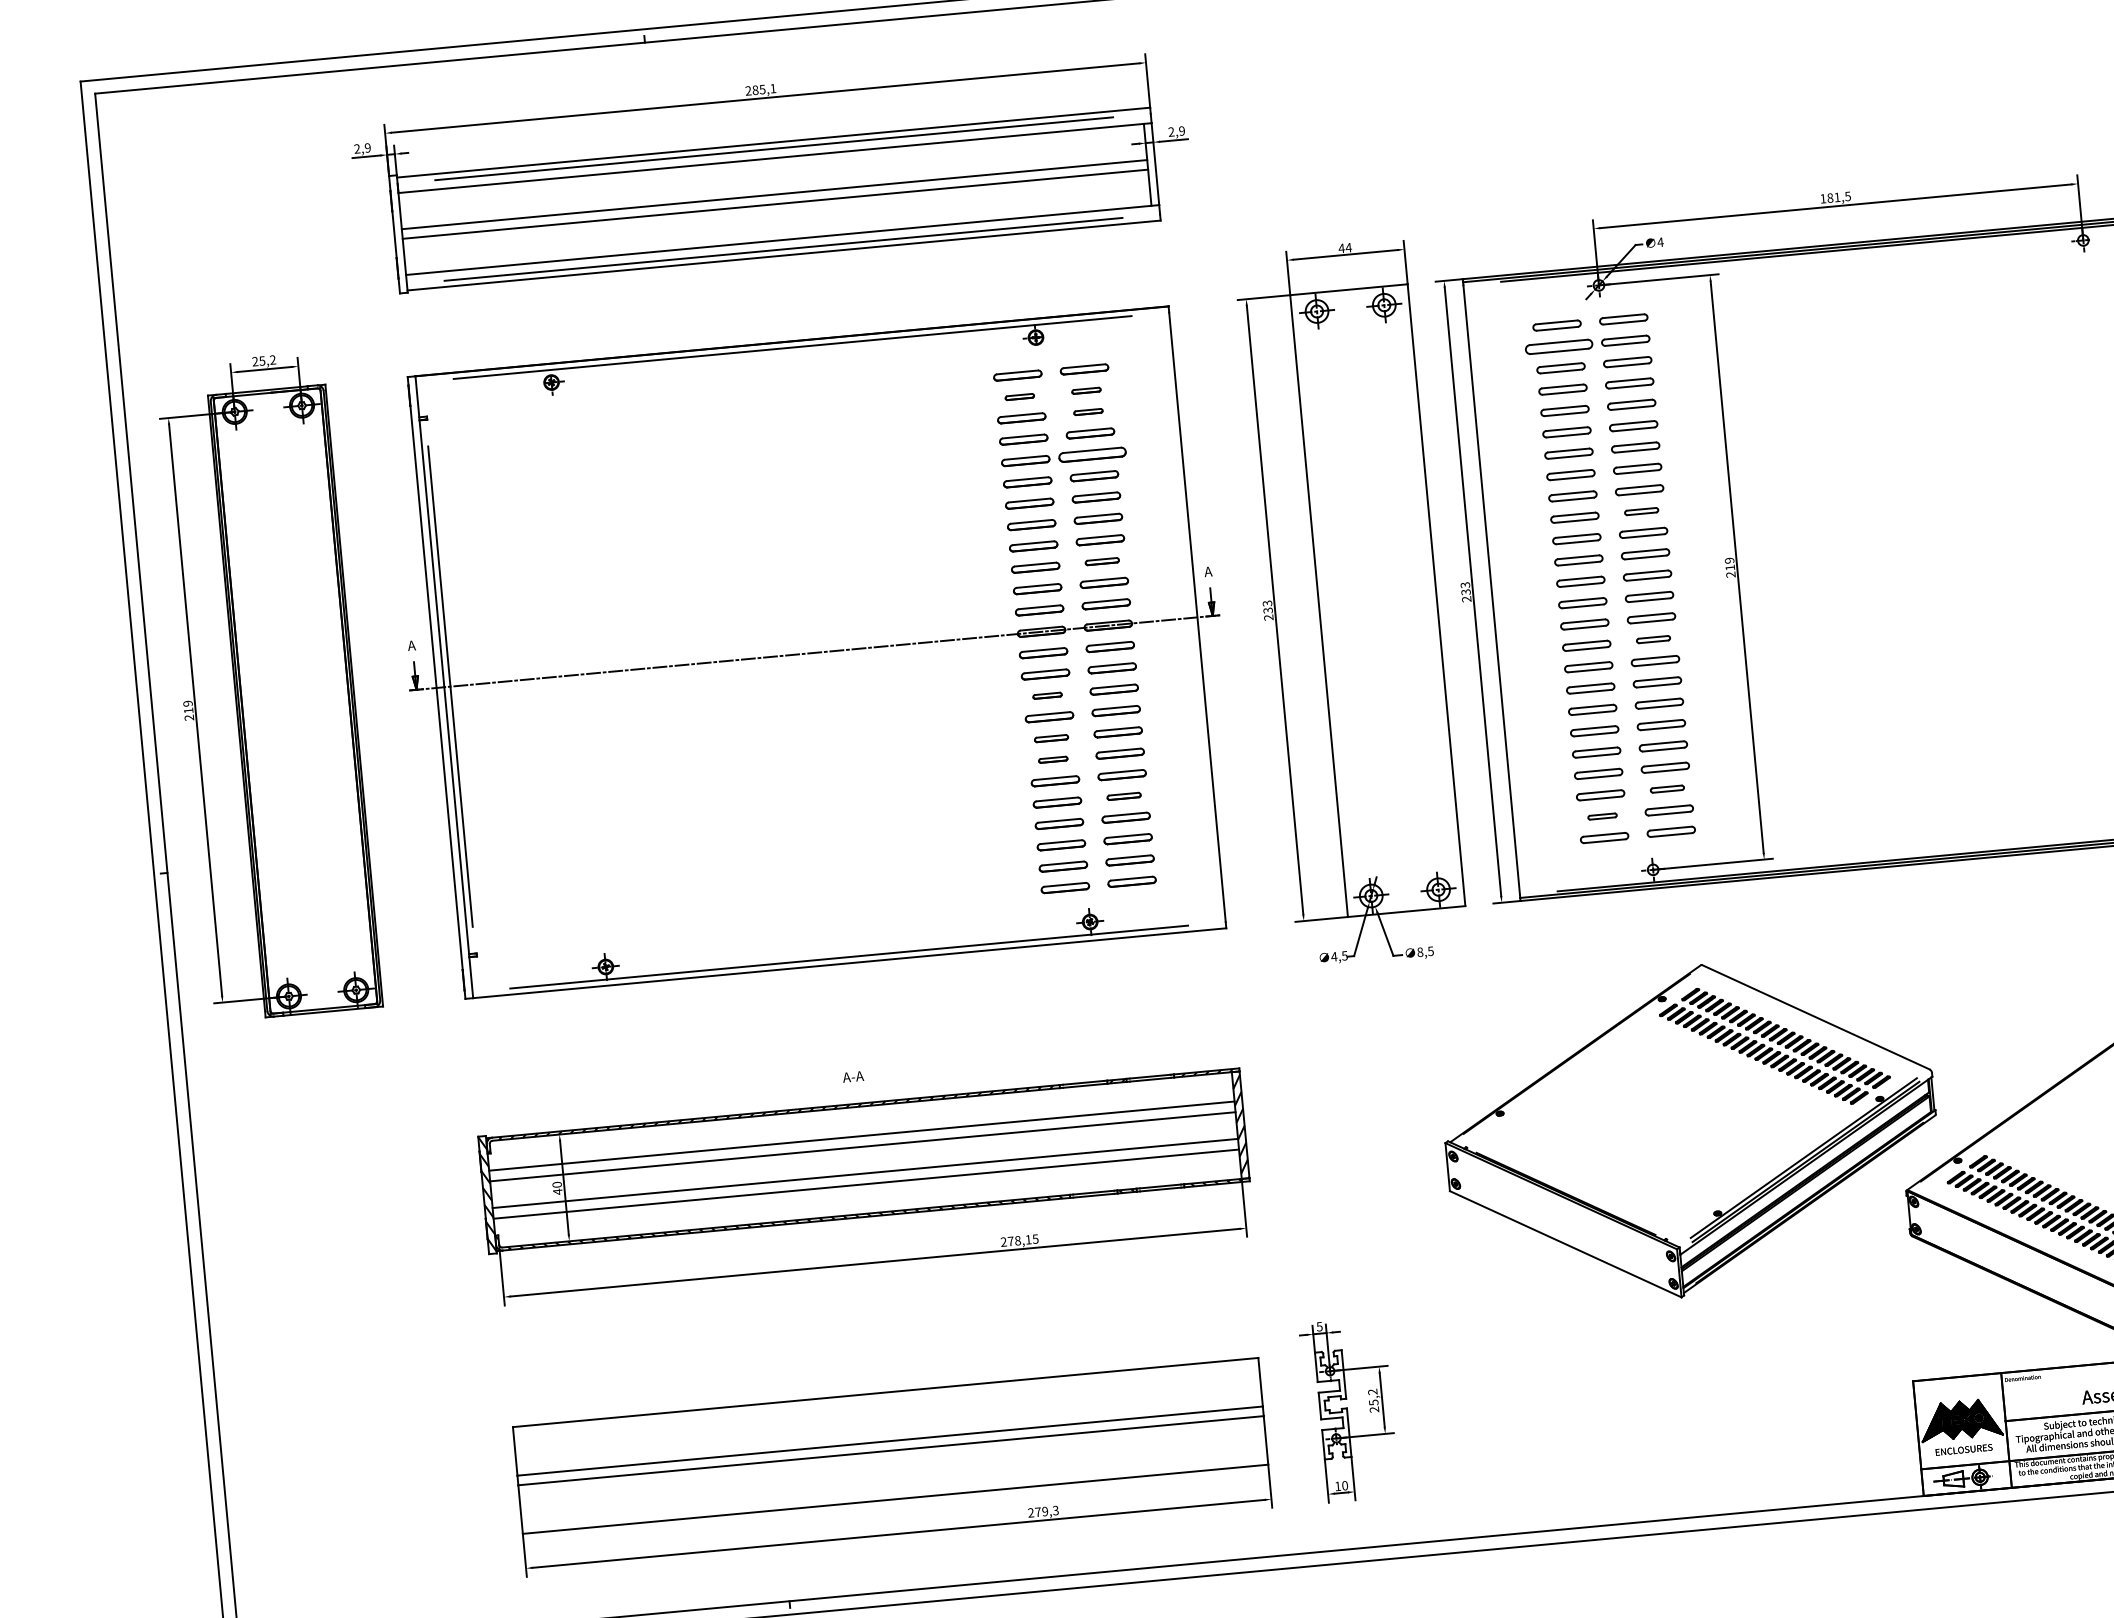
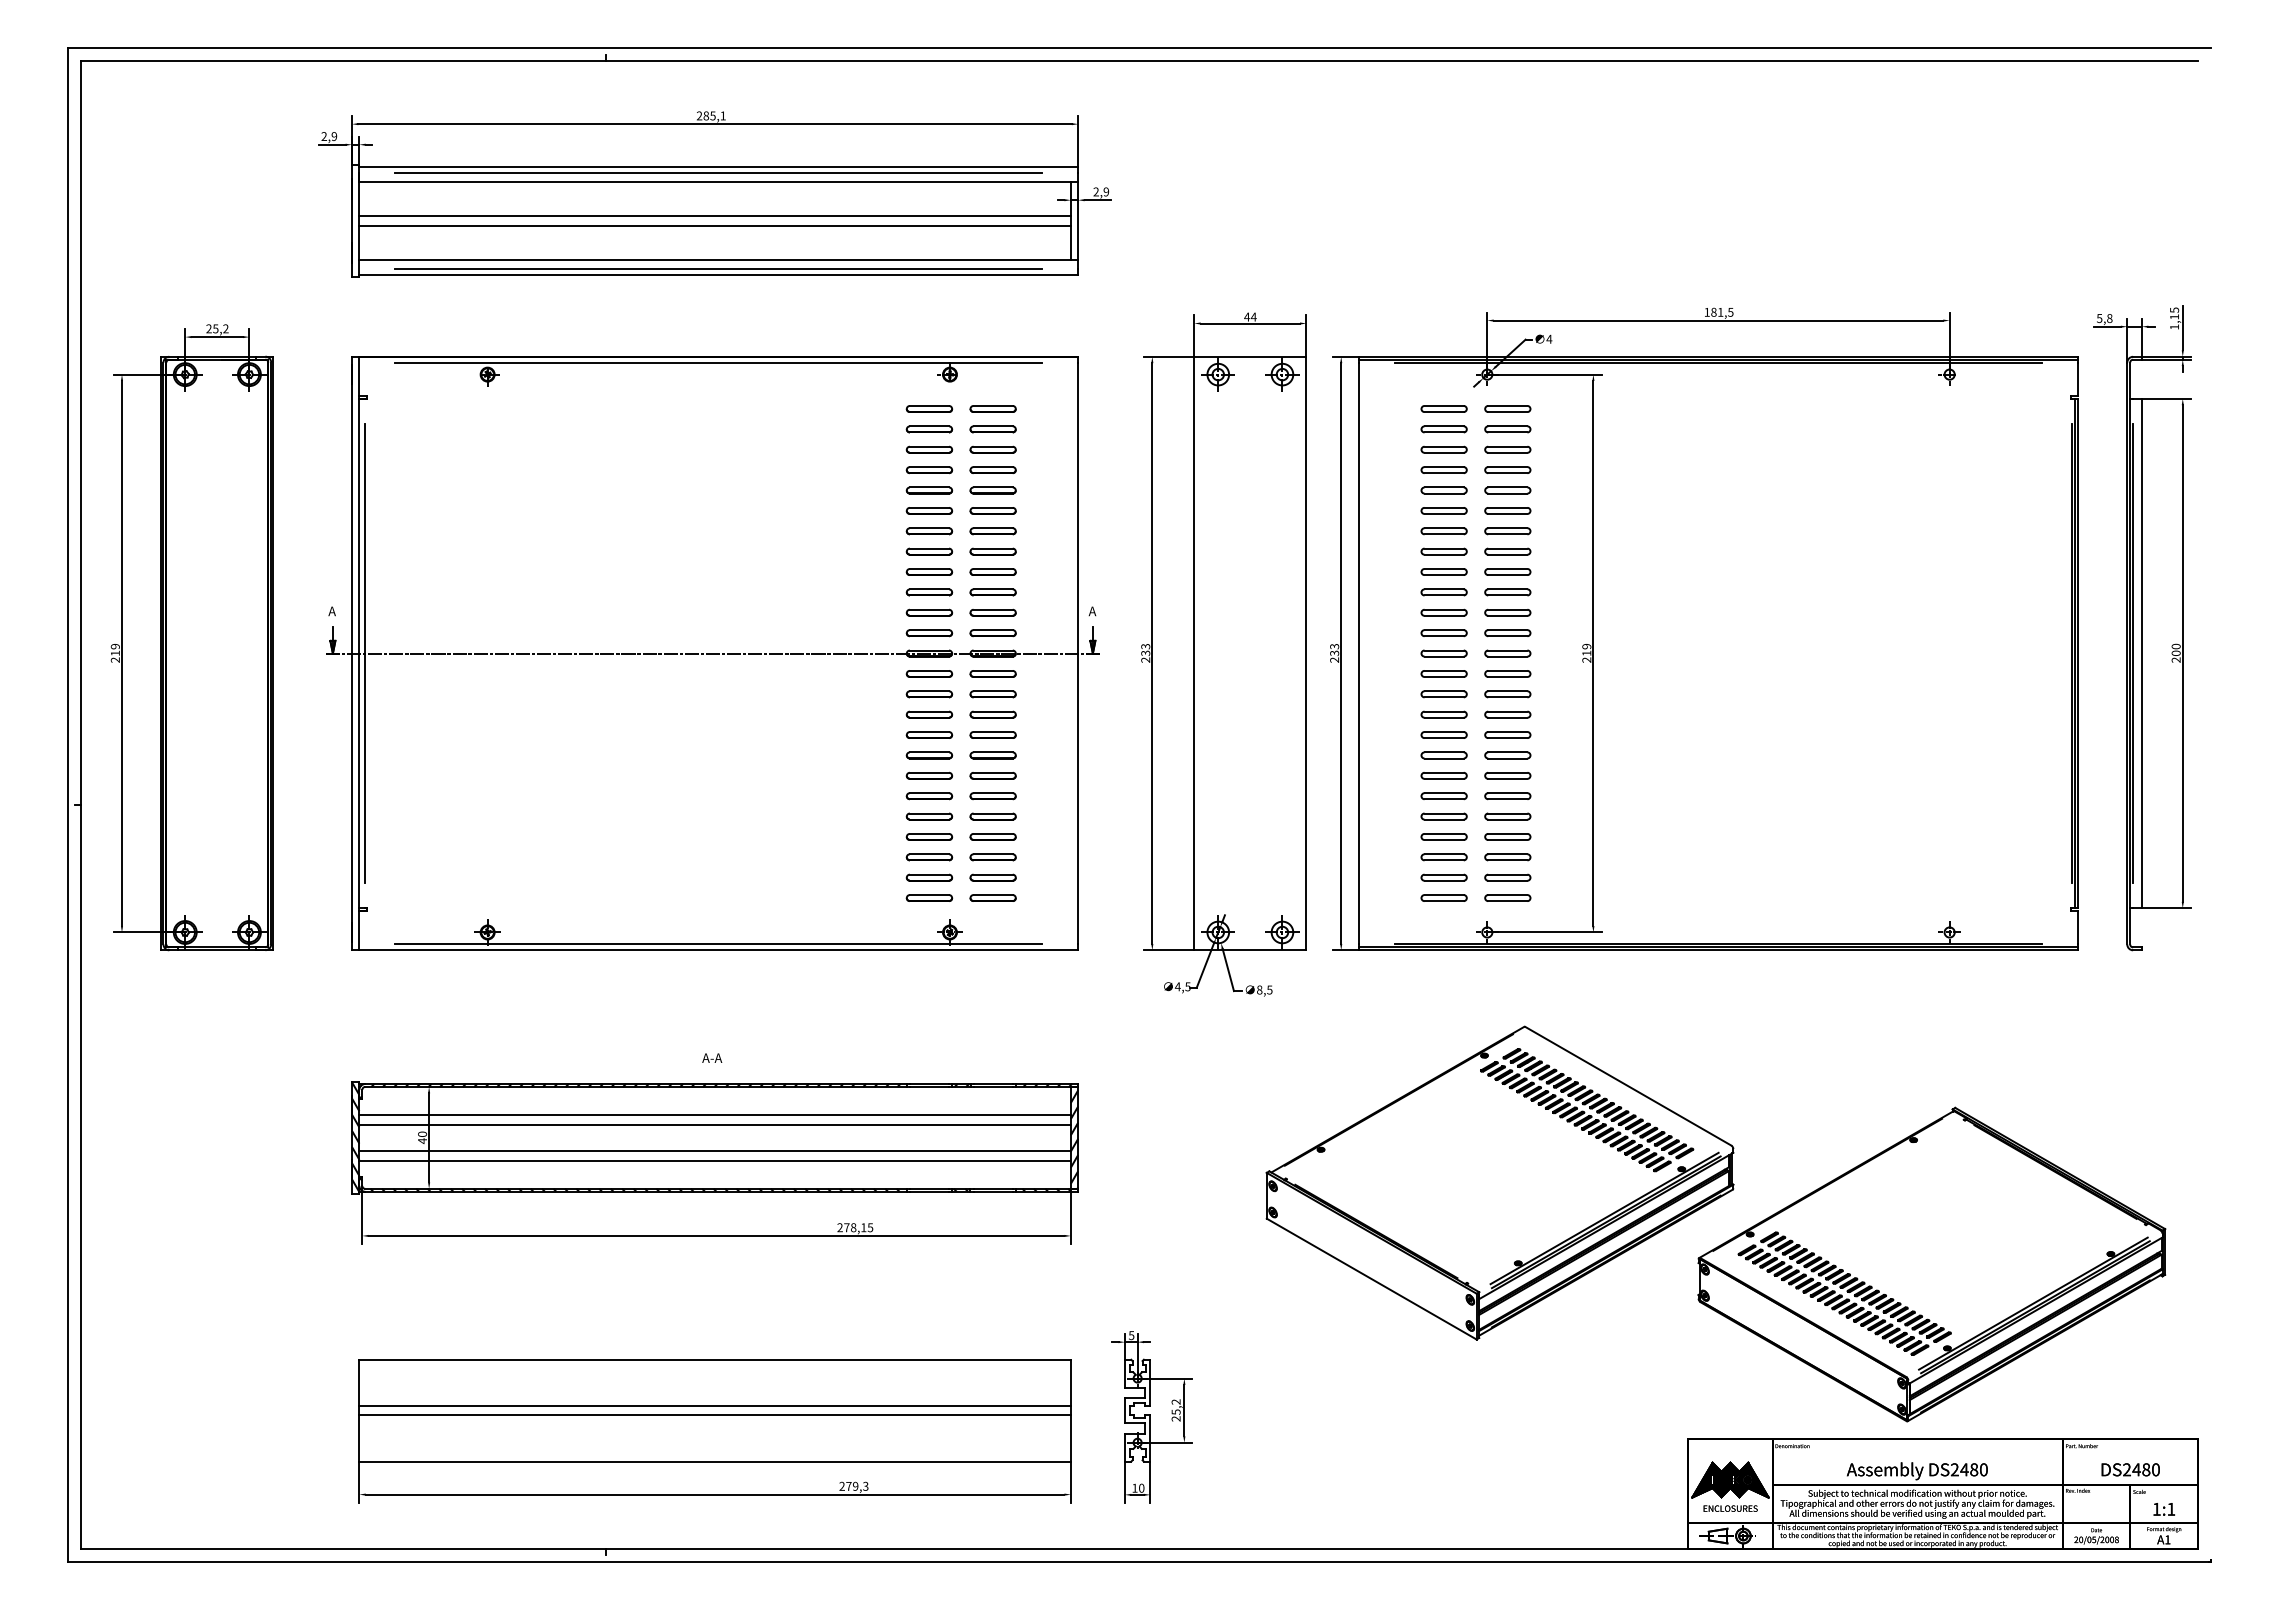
part: (1558, 347) -> (1443, 429), size x0.71
part: (1085, 390) -> (992, 429), size x1.67
part: (1019, 397) -> (929, 429), size x1.67
part: (1087, 411) -> (992, 449), size x1.67
part: (1091, 454) -> (992, 490), size x0.71
part: (1641, 511) -> (1507, 592), size x1.43
part: (1101, 561) -> (992, 592), size x1.43
part: (1653, 639) -> (1507, 714), size x1.43
part: (1047, 695) -> (929, 714), size x1.67
part: (1051, 738) -> (929, 755), size x1.43
part: (1052, 759) -> (928, 775), size x1.67
part: (1667, 789) -> (1507, 857), size x1.43
part: (1123, 796) -> (992, 816), size x1.43
part: (1601, 816) -> (1443, 877), size x1.67

